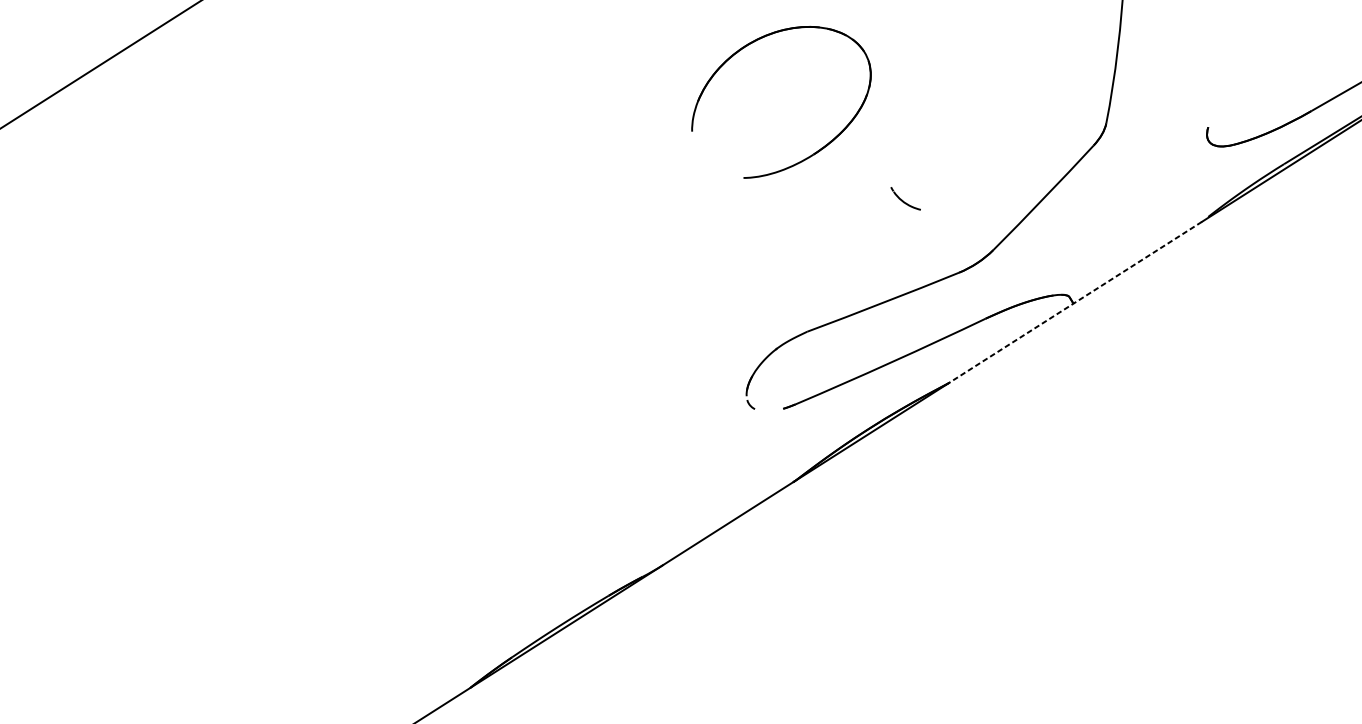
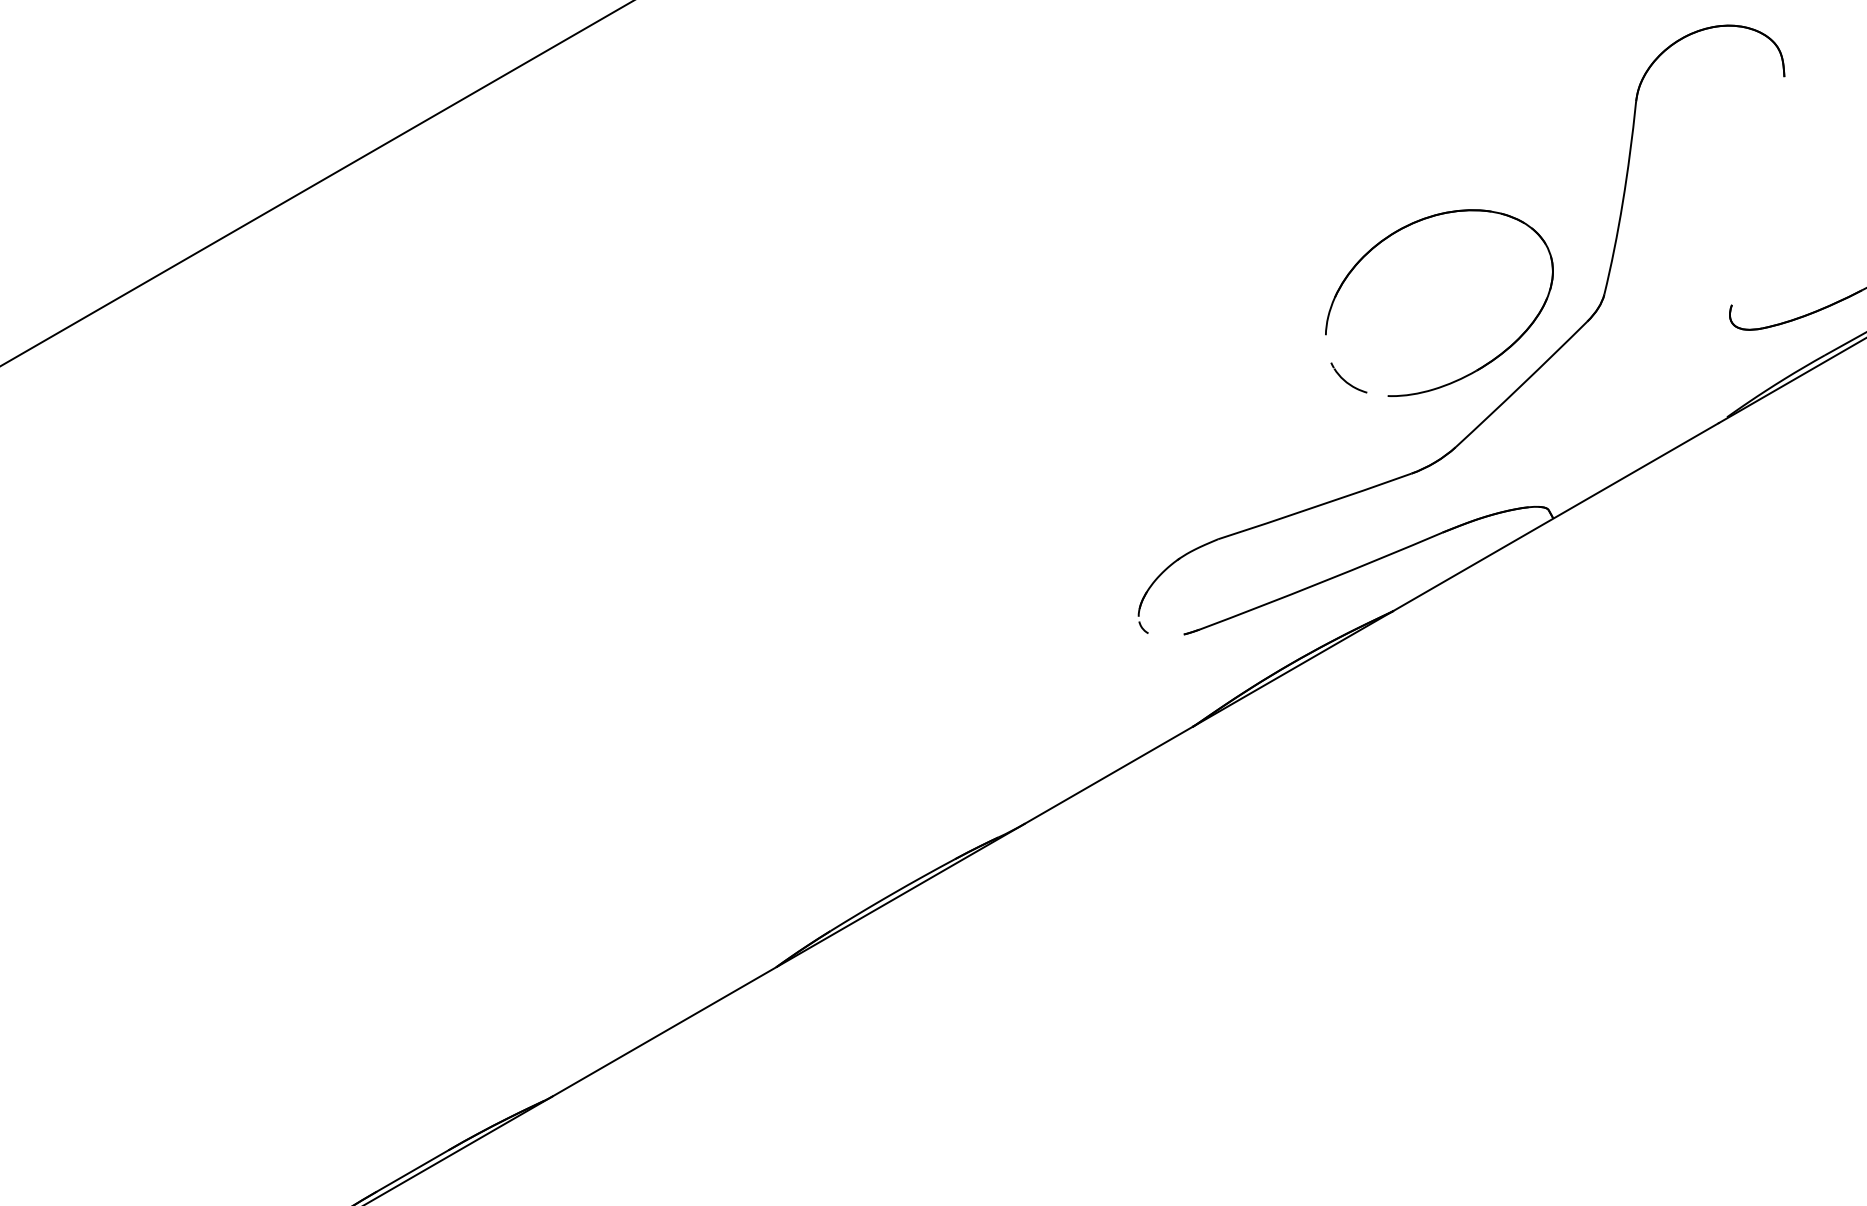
part: (815, 152) -> (1479, 367), moved
line: (1075, 302) -> (1555, 517), dashed -> solid

